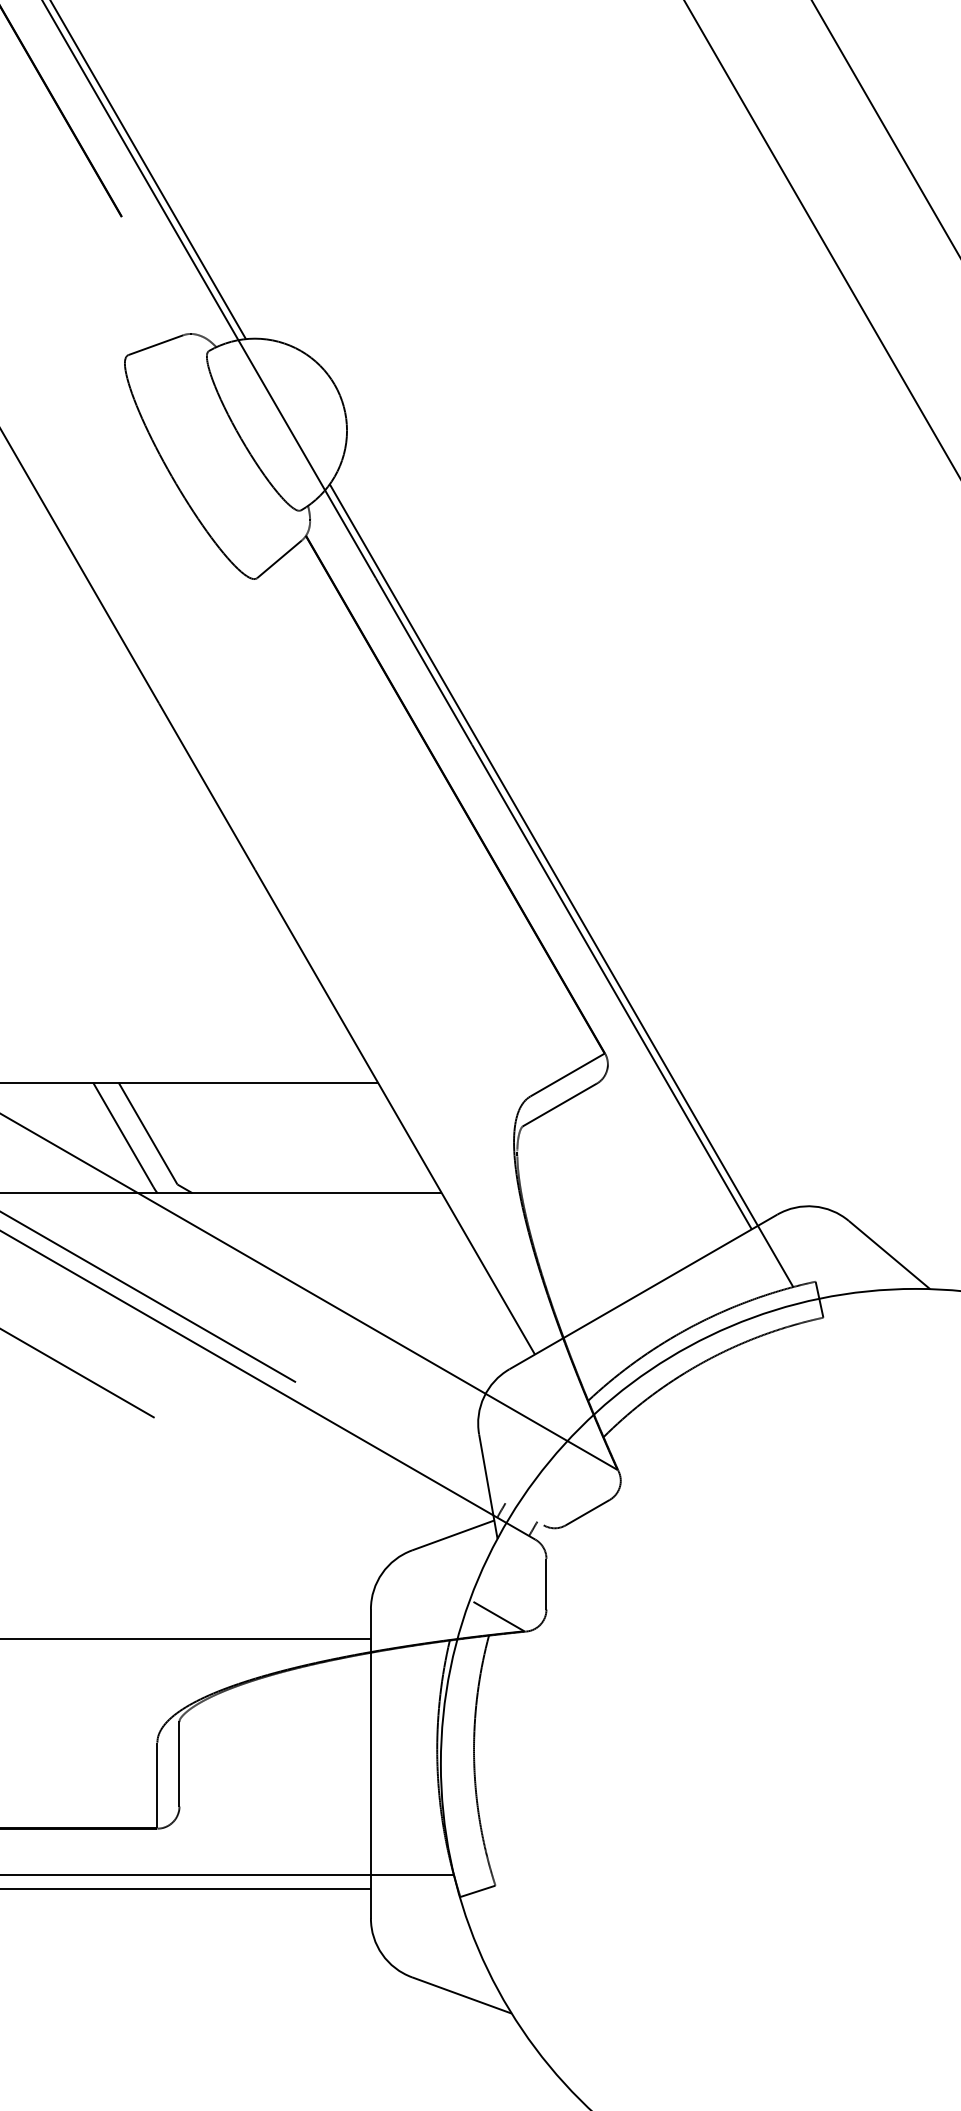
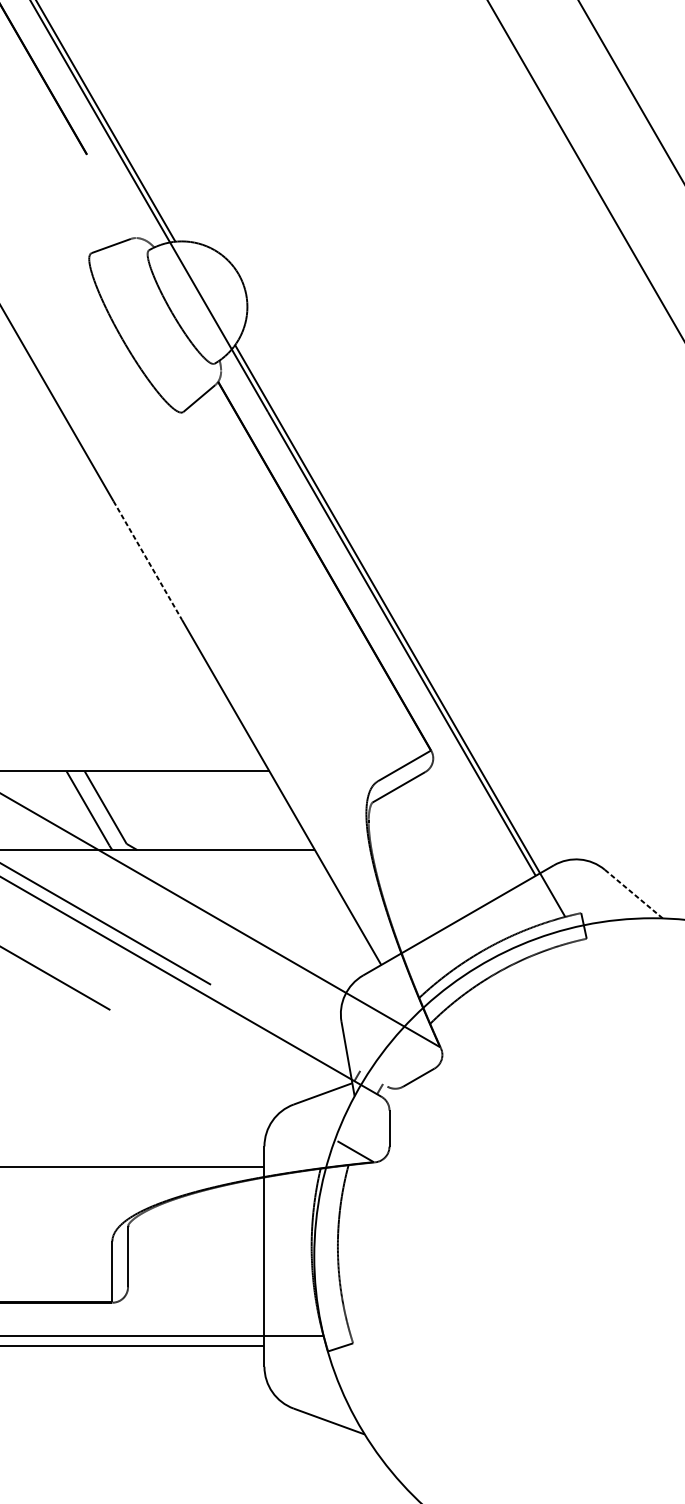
line: (207, 787) -> (148, 561), solid -> dashed
line: (889, 1255) -> (633, 894), solid -> dashed

